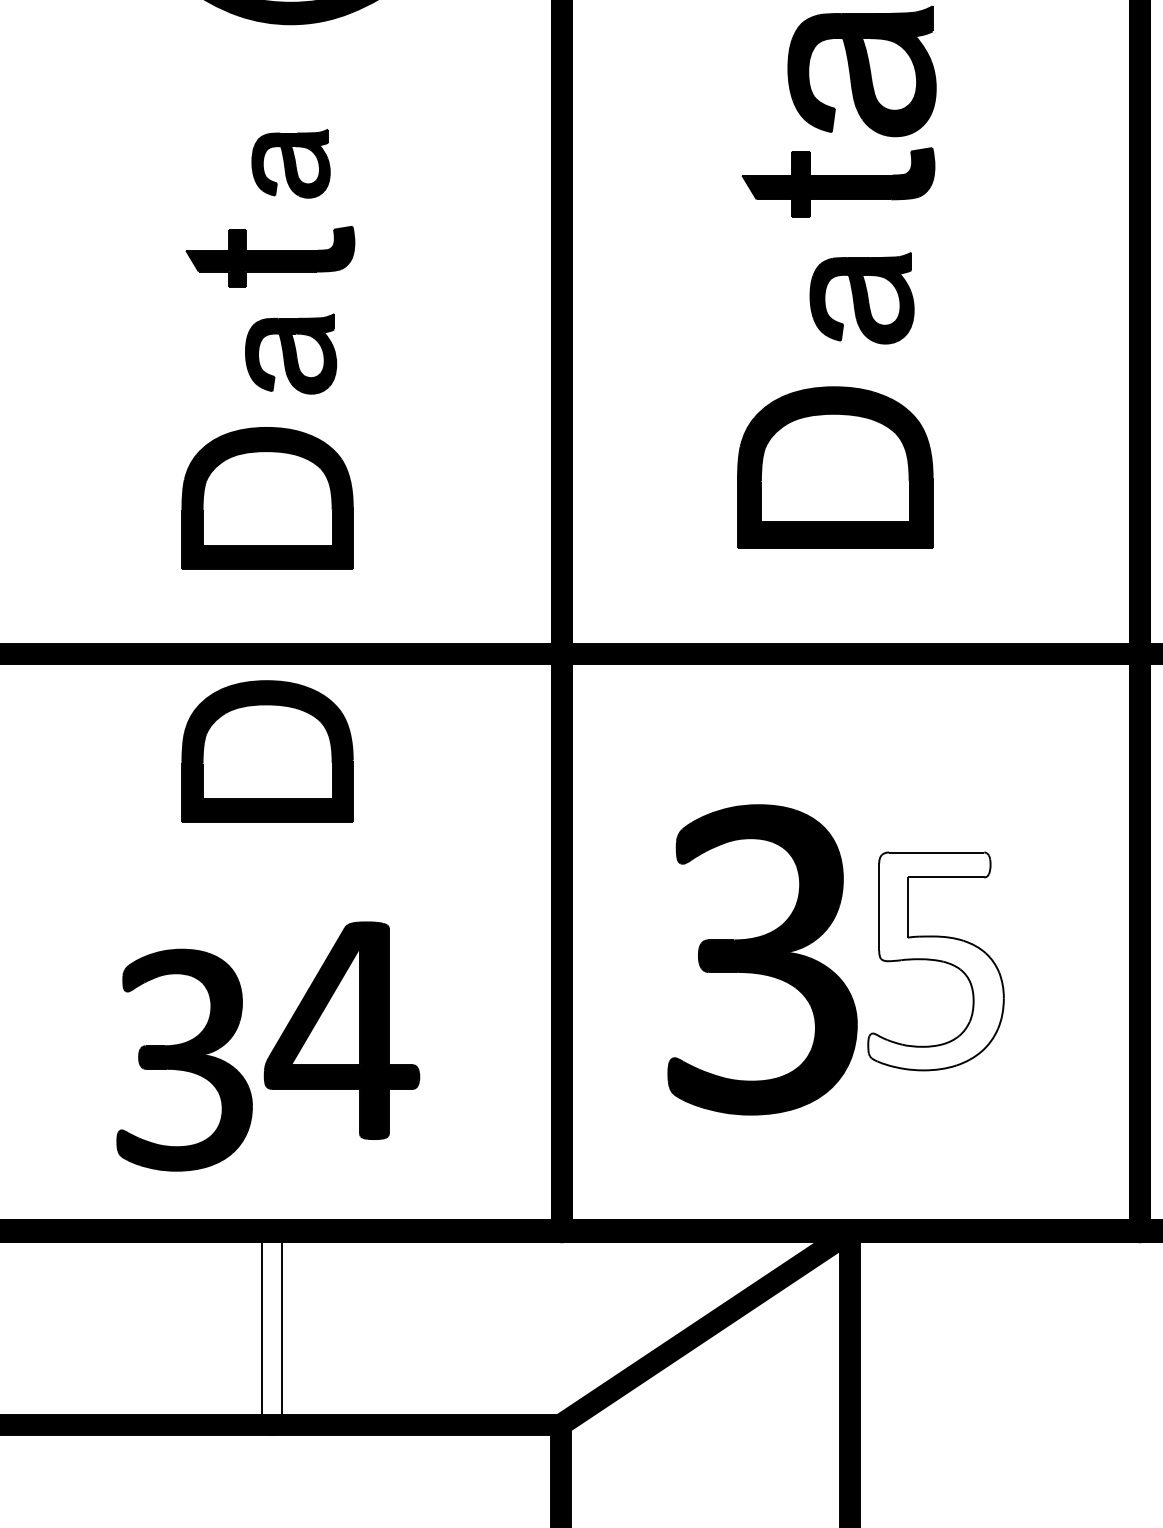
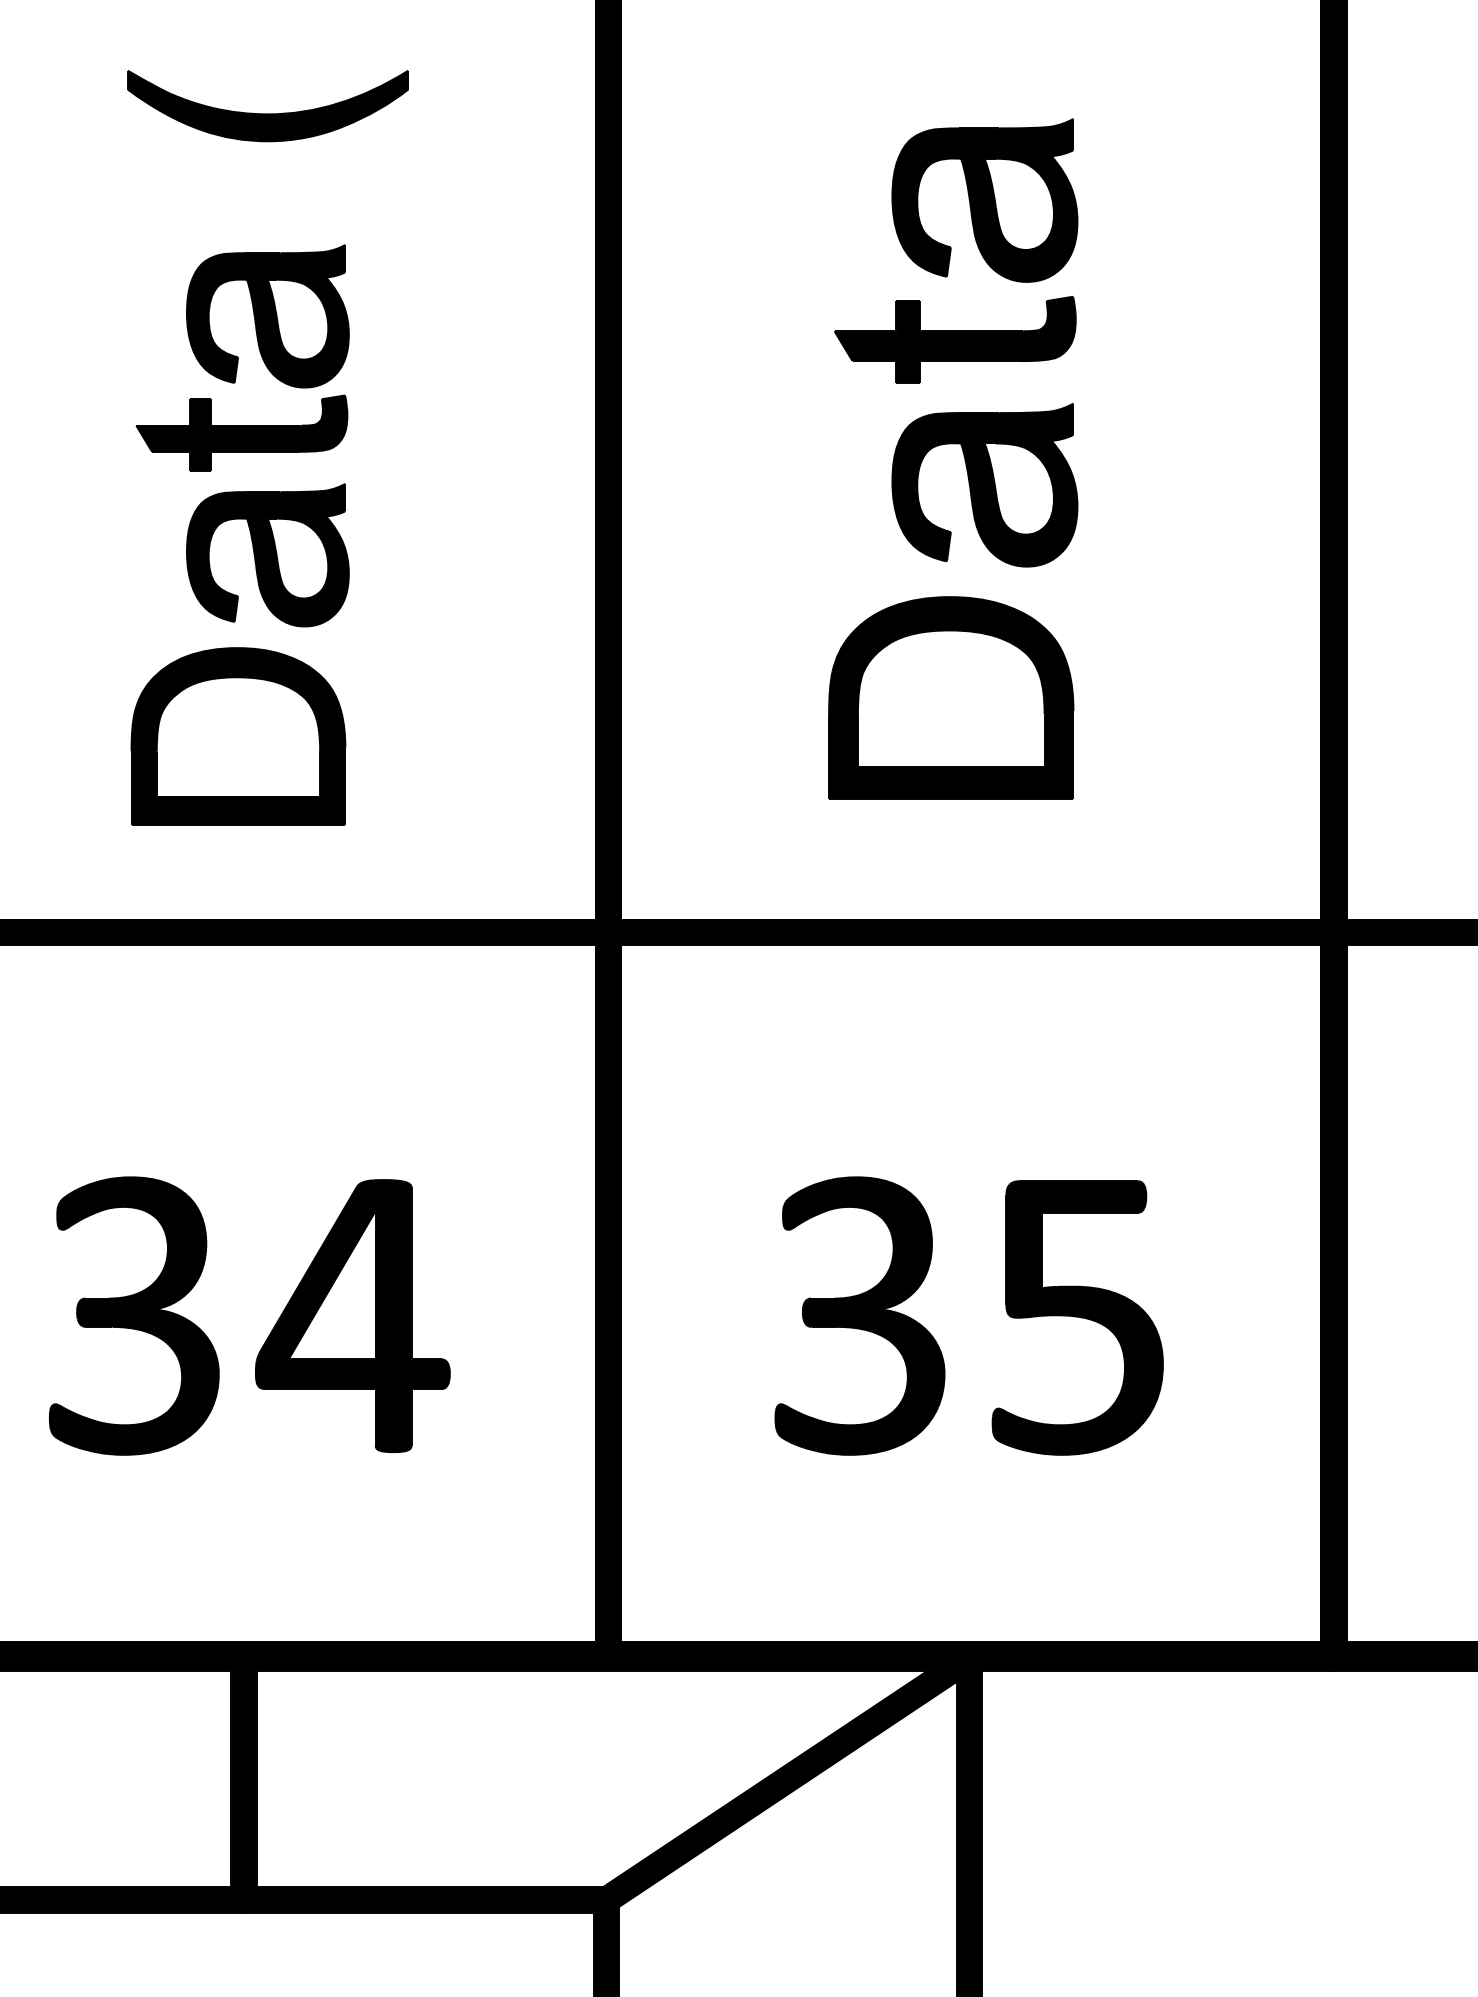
part: (290, 163) -> (267, 316), size x1.67
part: (861, 298) -> (984, 485), size x1.43
part: (290, 354) -> (267, 555), size x1.43
part: (267, 751) -> (238, 1054), removed
part: (762, 959) -> (859, 1315), size x0.71
fill: (935, 960) -> (1077, 1317), added
part: (341, 1030) -> (352, 1315), moved
part: (184, 1059) -> (133, 1315), moved
fill: (271, 1328) -> (243, 1778), added

